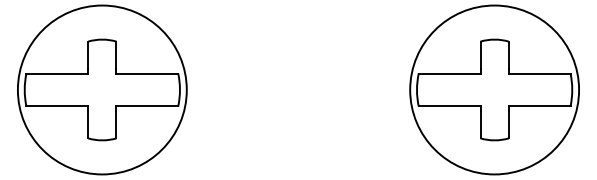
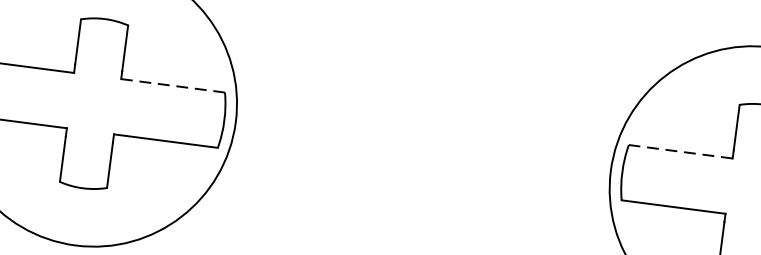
line: (147, 73) -> (173, 85), solid -> dashed
line: (449, 73) -> (680, 151), solid -> dashed

